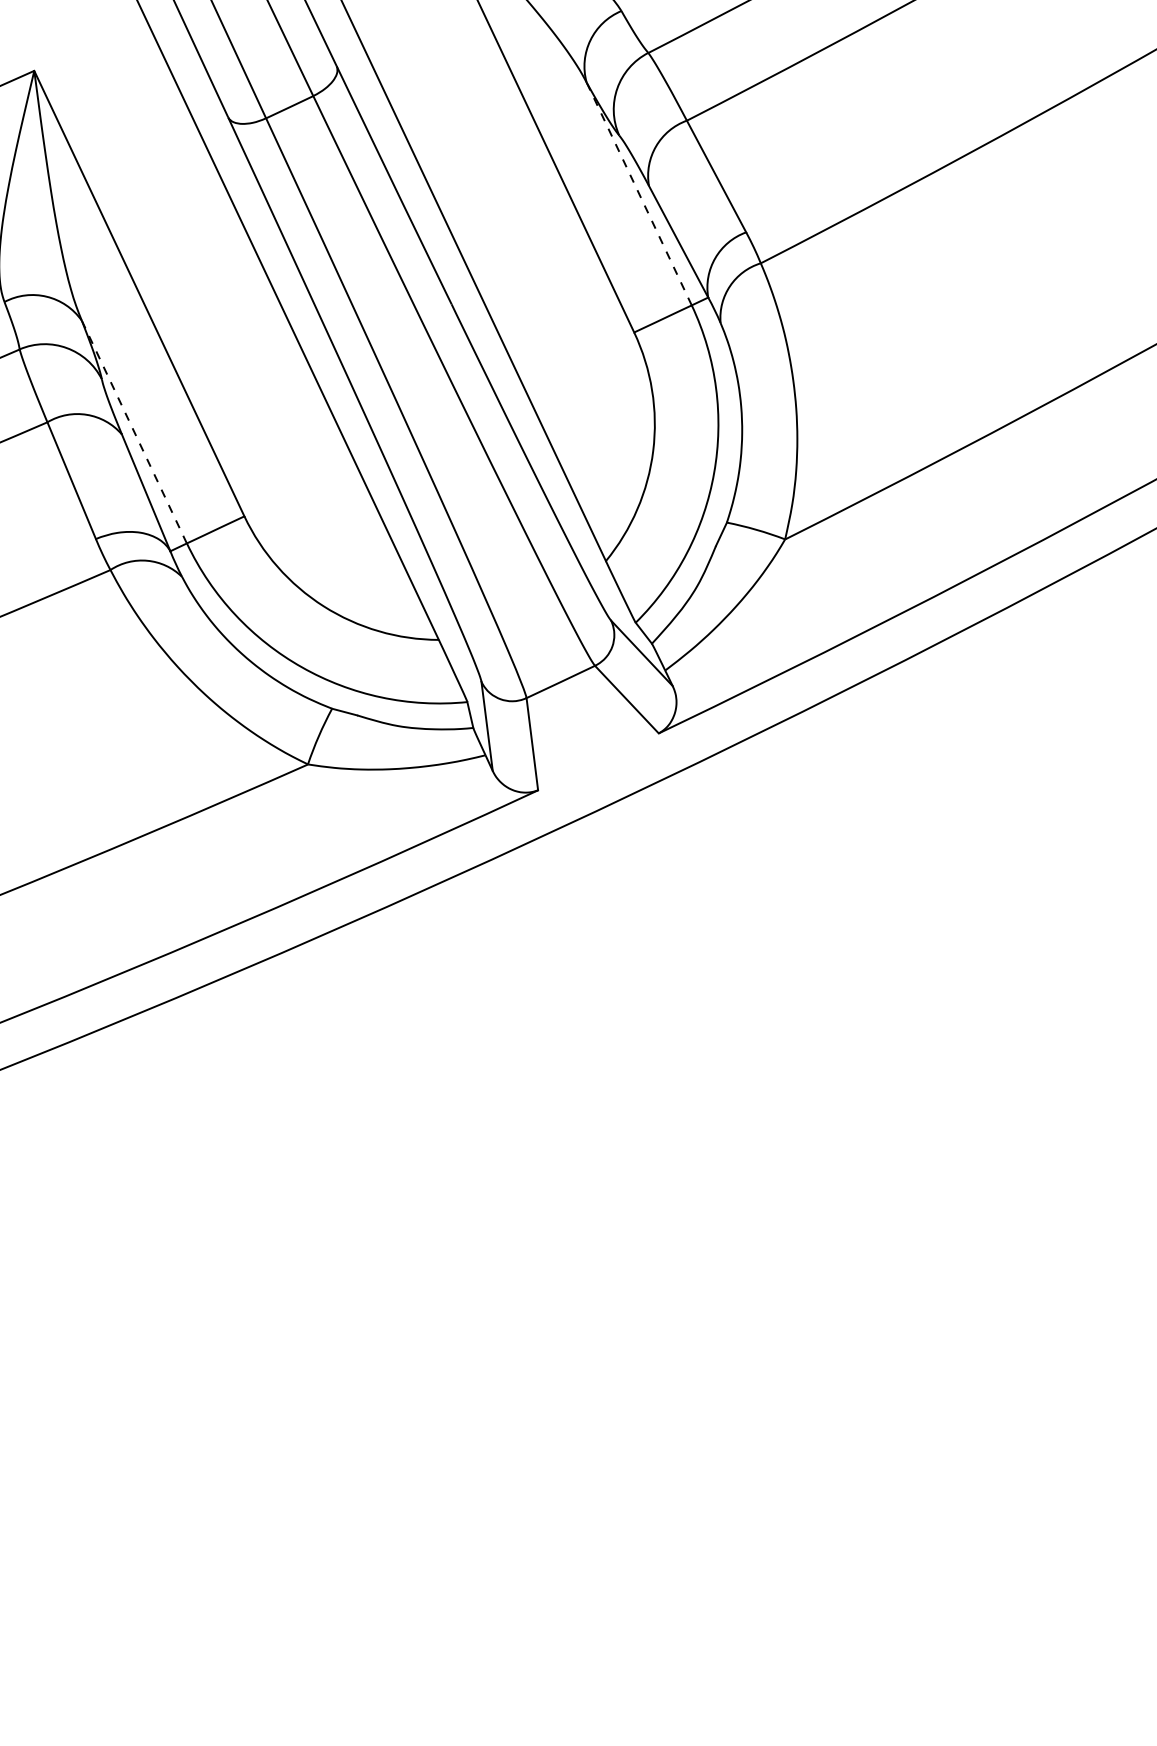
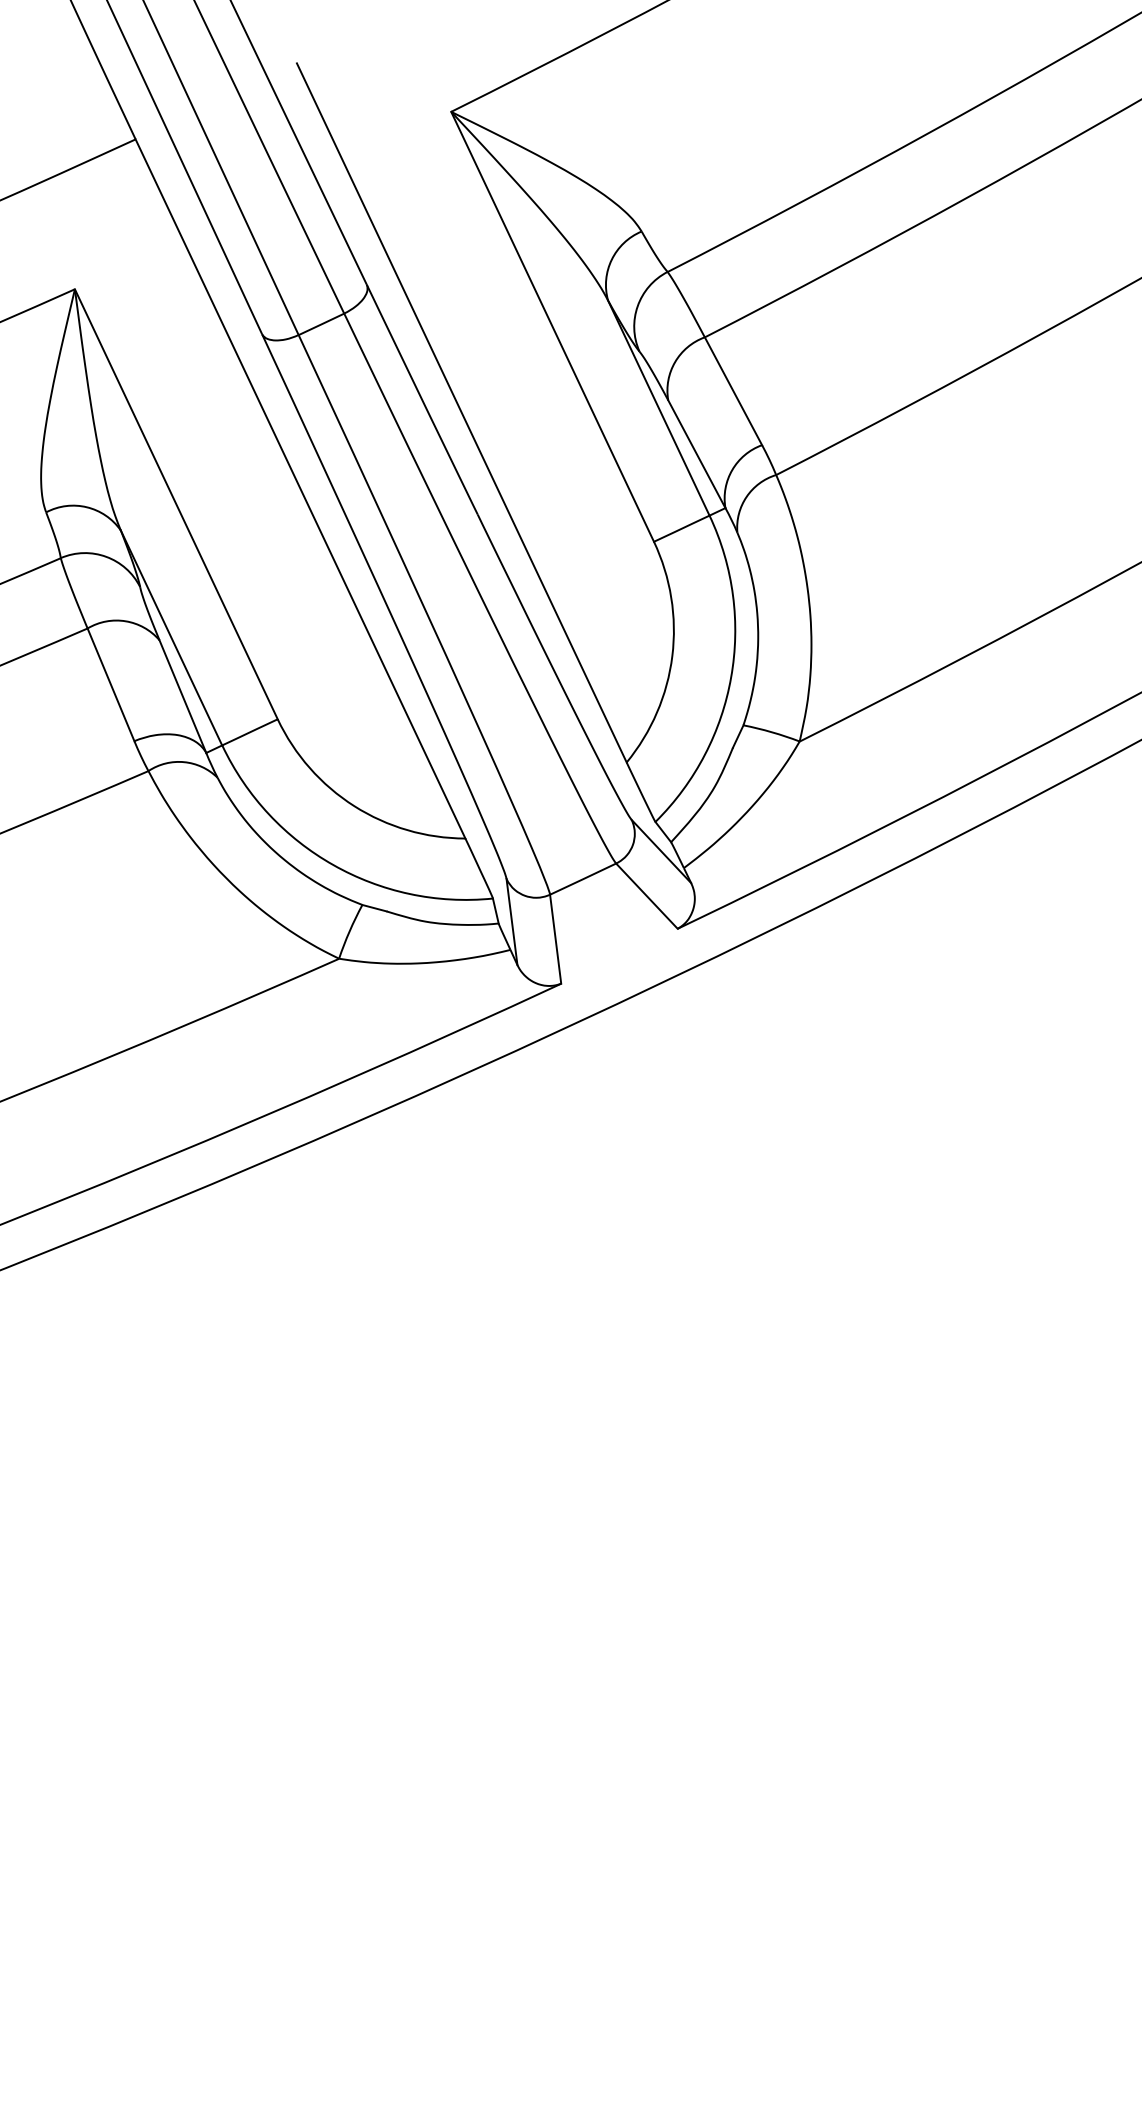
line: (638, 194) -> (658, 408), dashed -> solid
line: (134, 431) -> (171, 637), dashed -> solid

